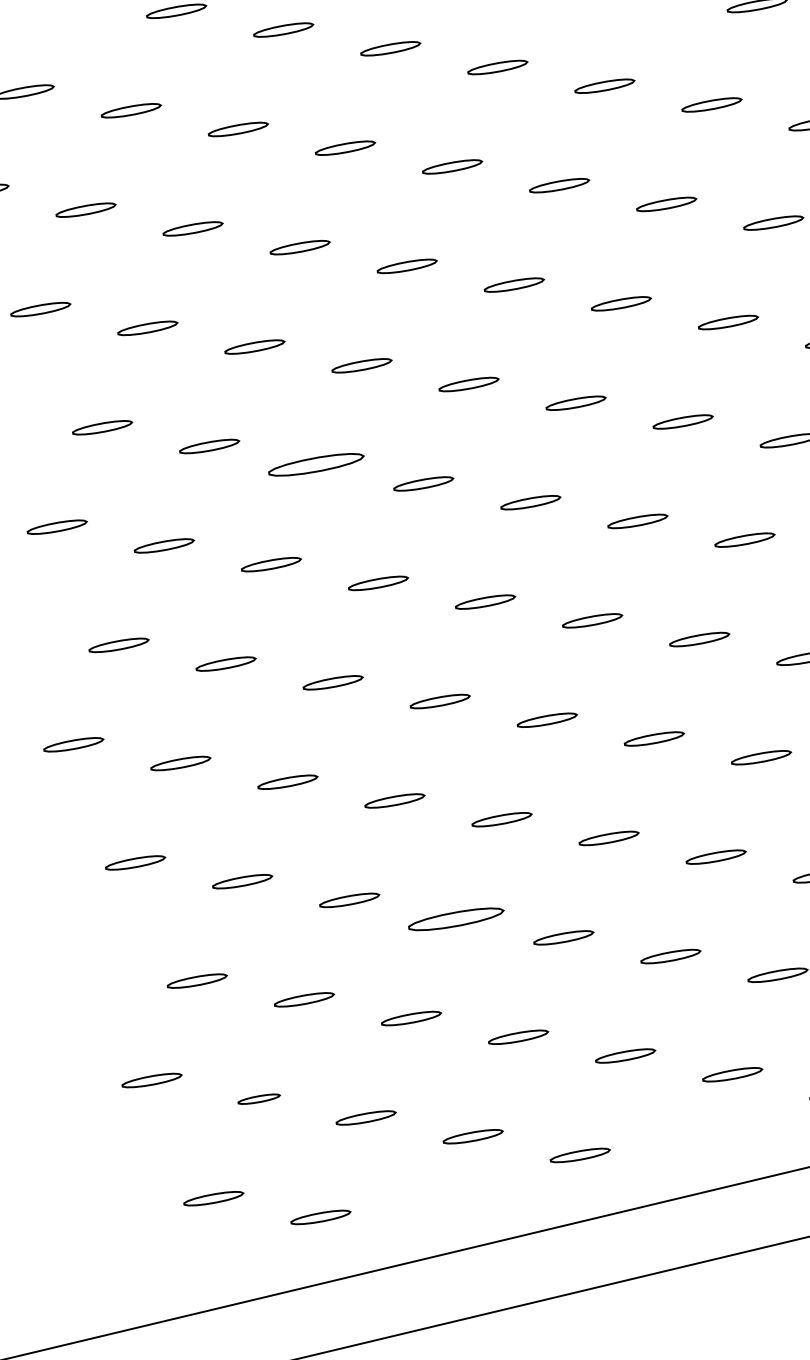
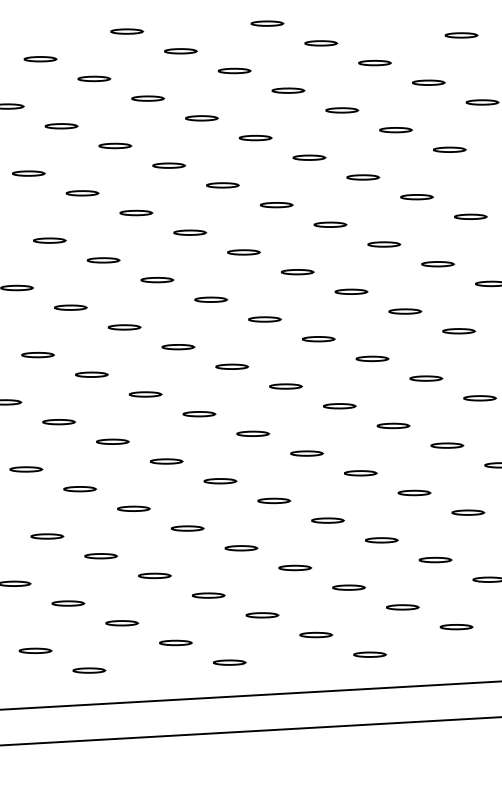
part: (317, 465) -> (157, 280), size x0.62
part: (456, 918) -> (187, 528), size x0.62
part: (259, 1099) -> (68, 603), size x1.43

